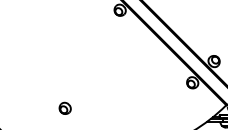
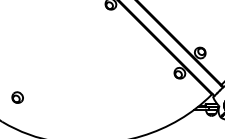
part: (65, 108) -> (17, 97), moved

